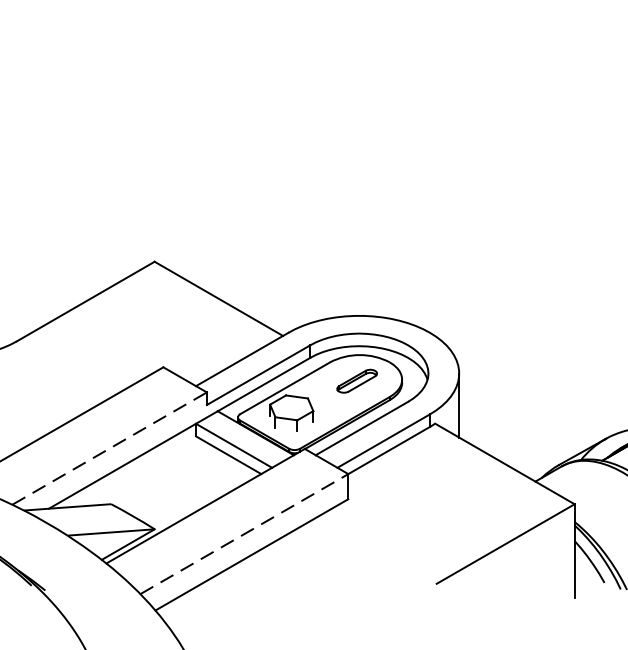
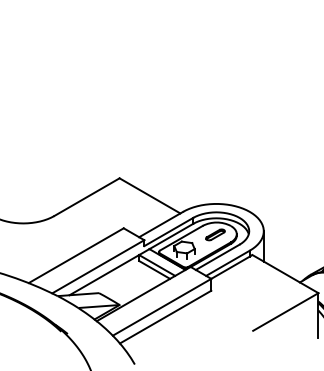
line: (110, 447) -> (98, 266), dashed -> solid
line: (245, 534) -> (162, 307), dashed -> solid

